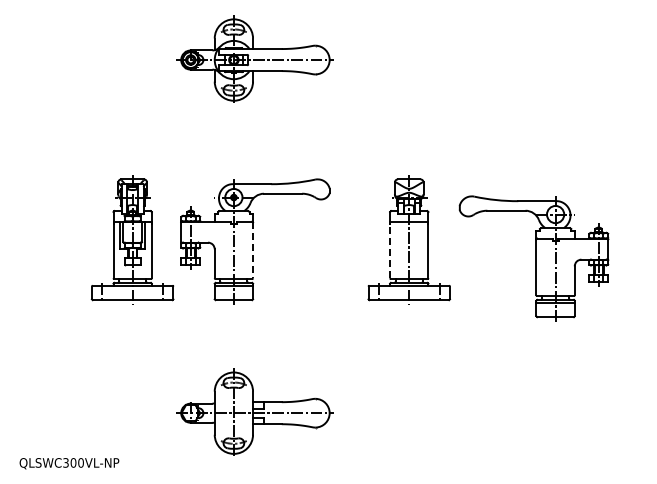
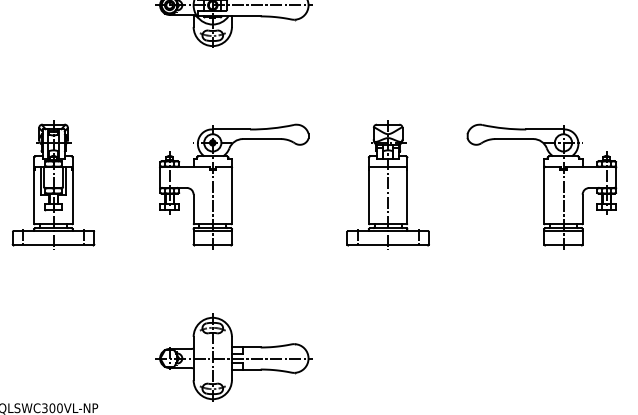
part: (132, 239) -> (53, 184), moved
line: (253, 250) -> (232, 195), dashed -> solid
line: (390, 251) -> (369, 196), dashed -> solid
part: (533, 258) -> (541, 186), moved

